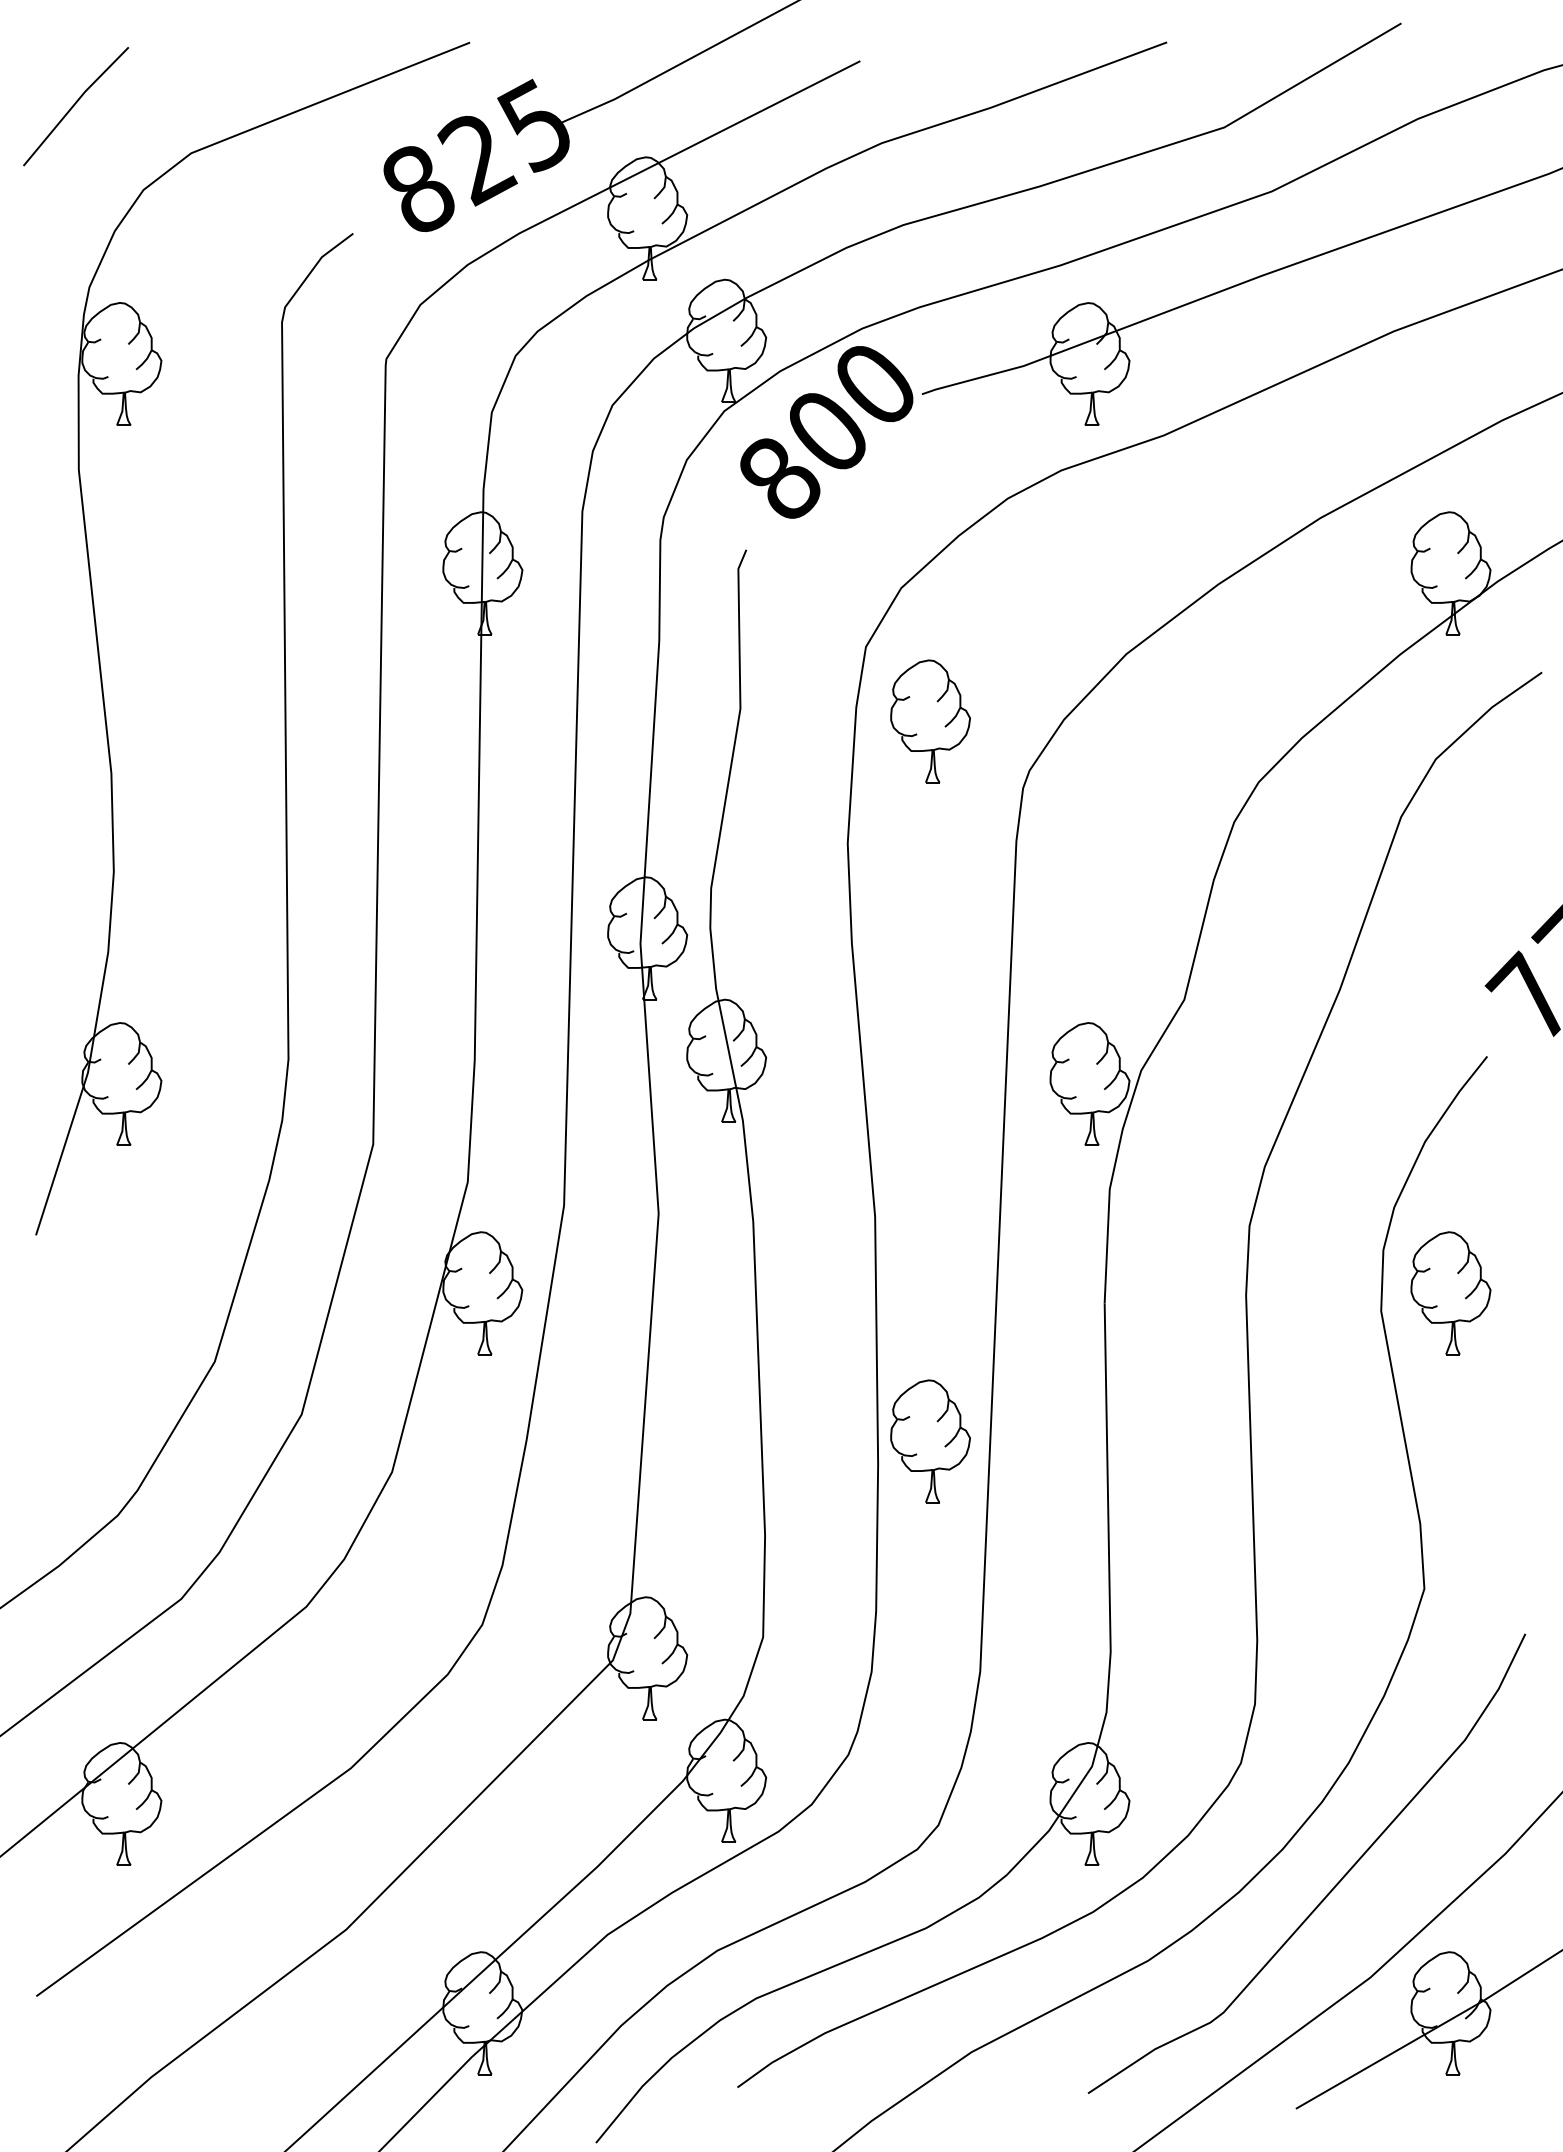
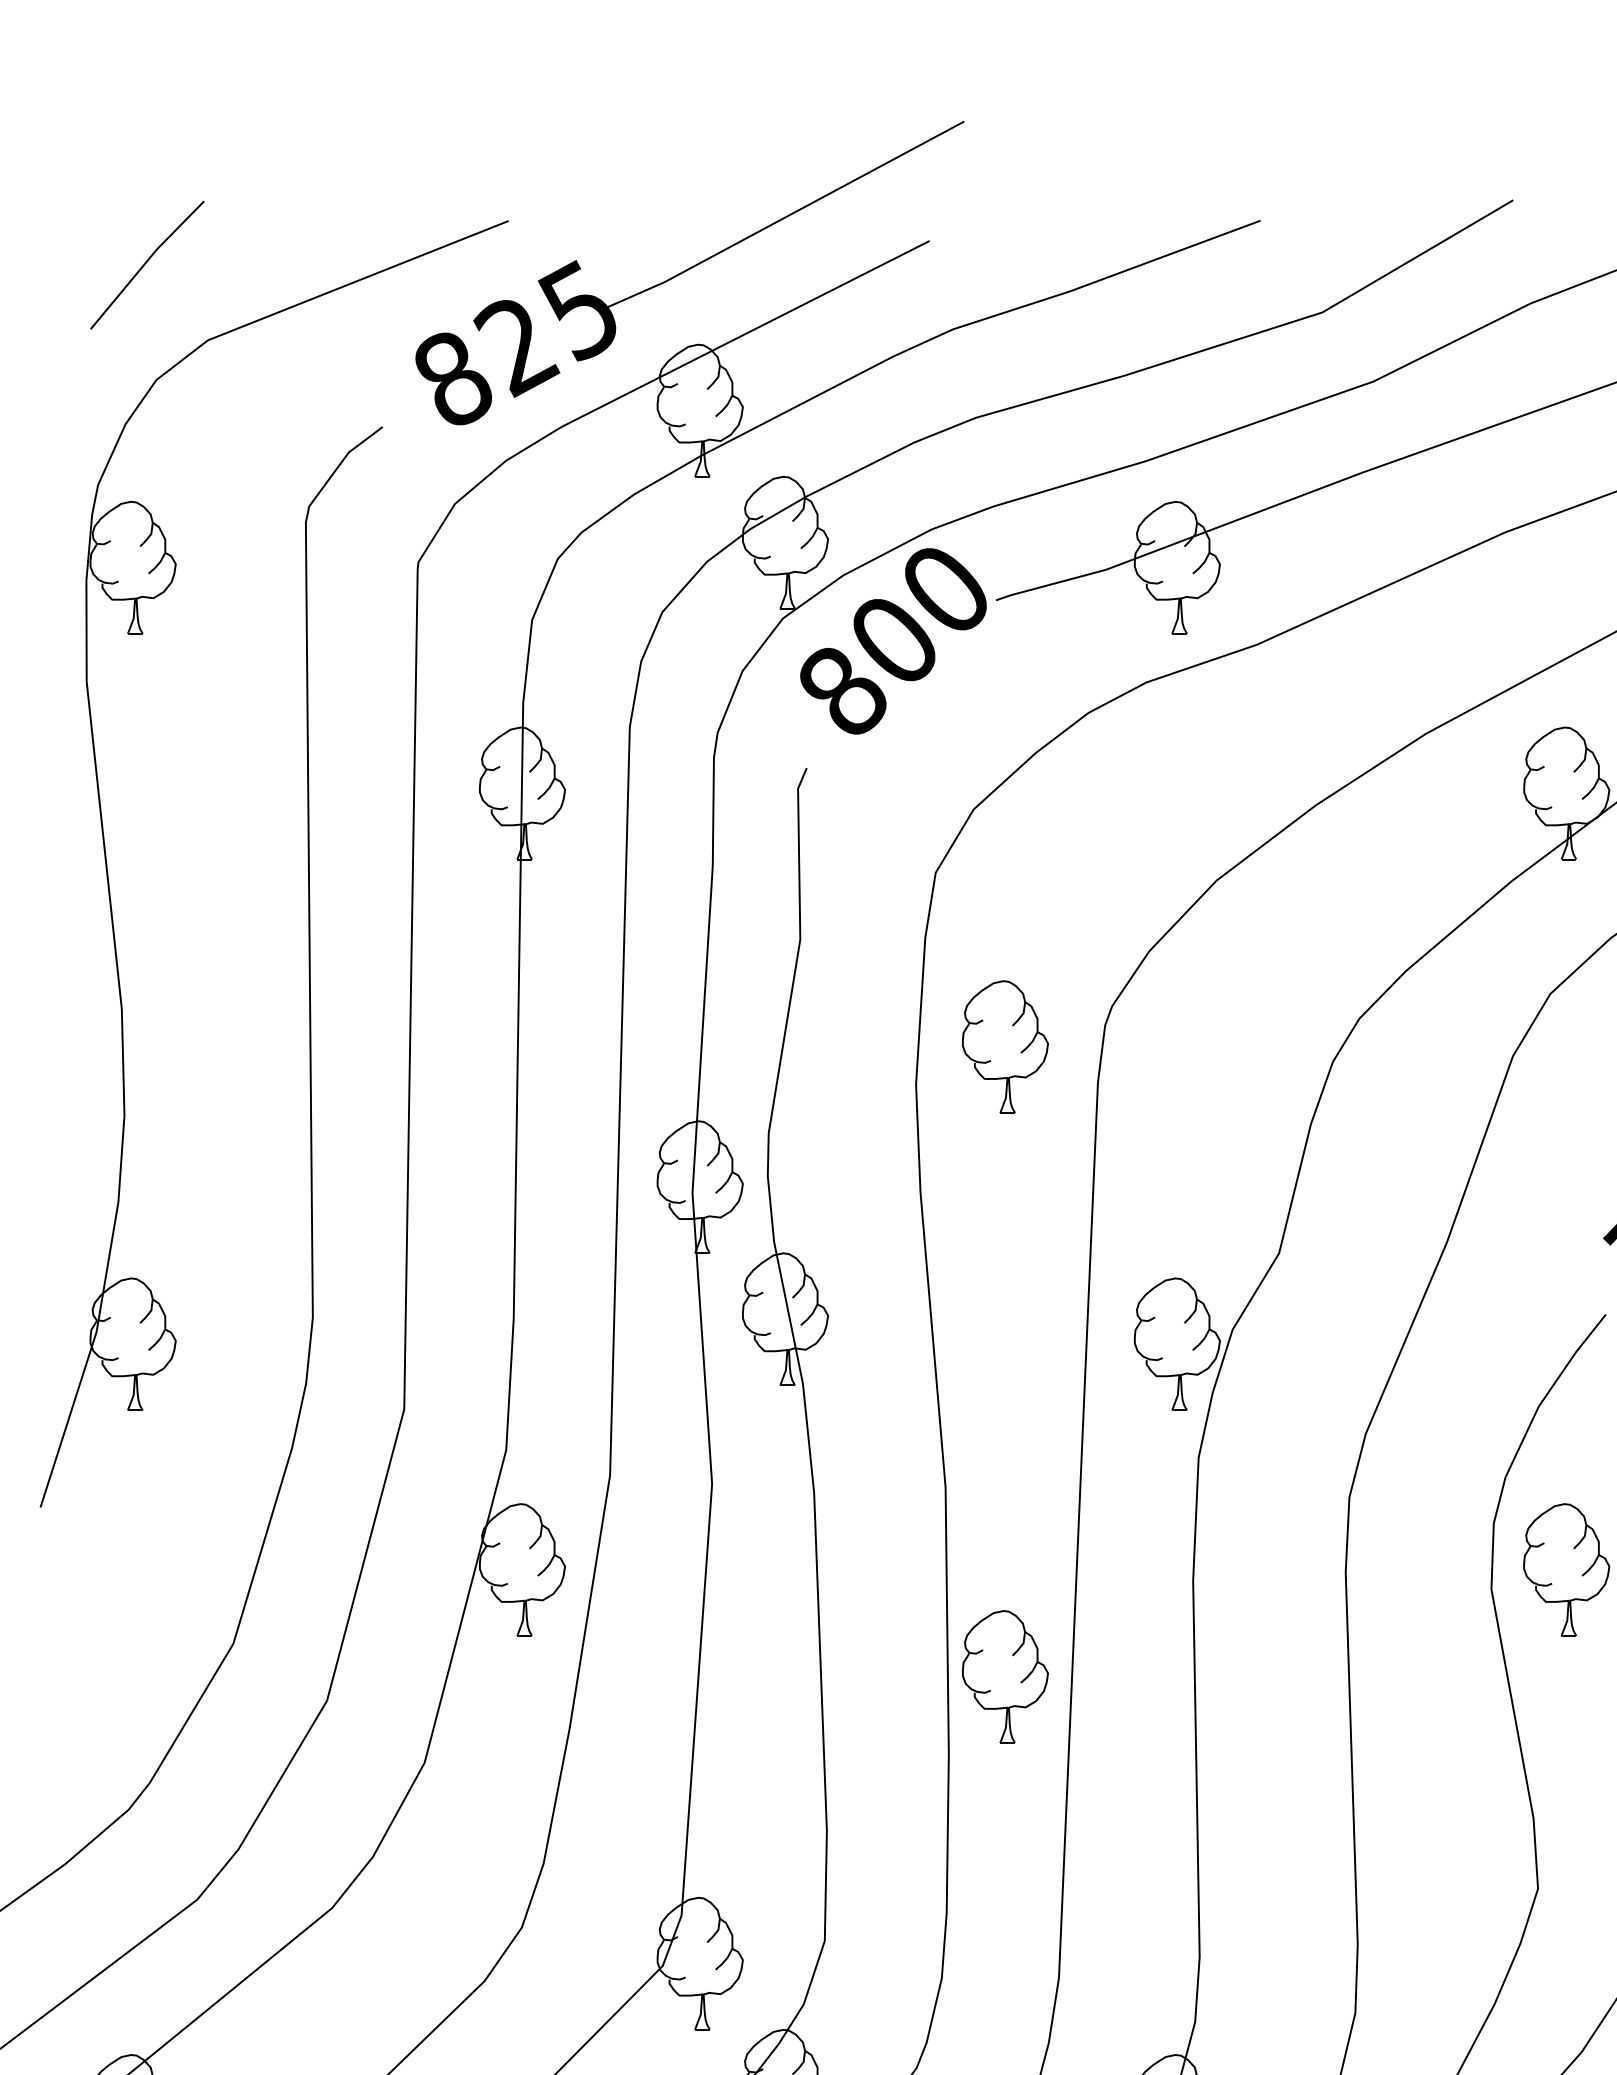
line: (74, 106) -> (145, 265), moved
part: (930, 721) -> (1005, 1047), moved
part: (930, 1441) -> (1005, 1676), moved

